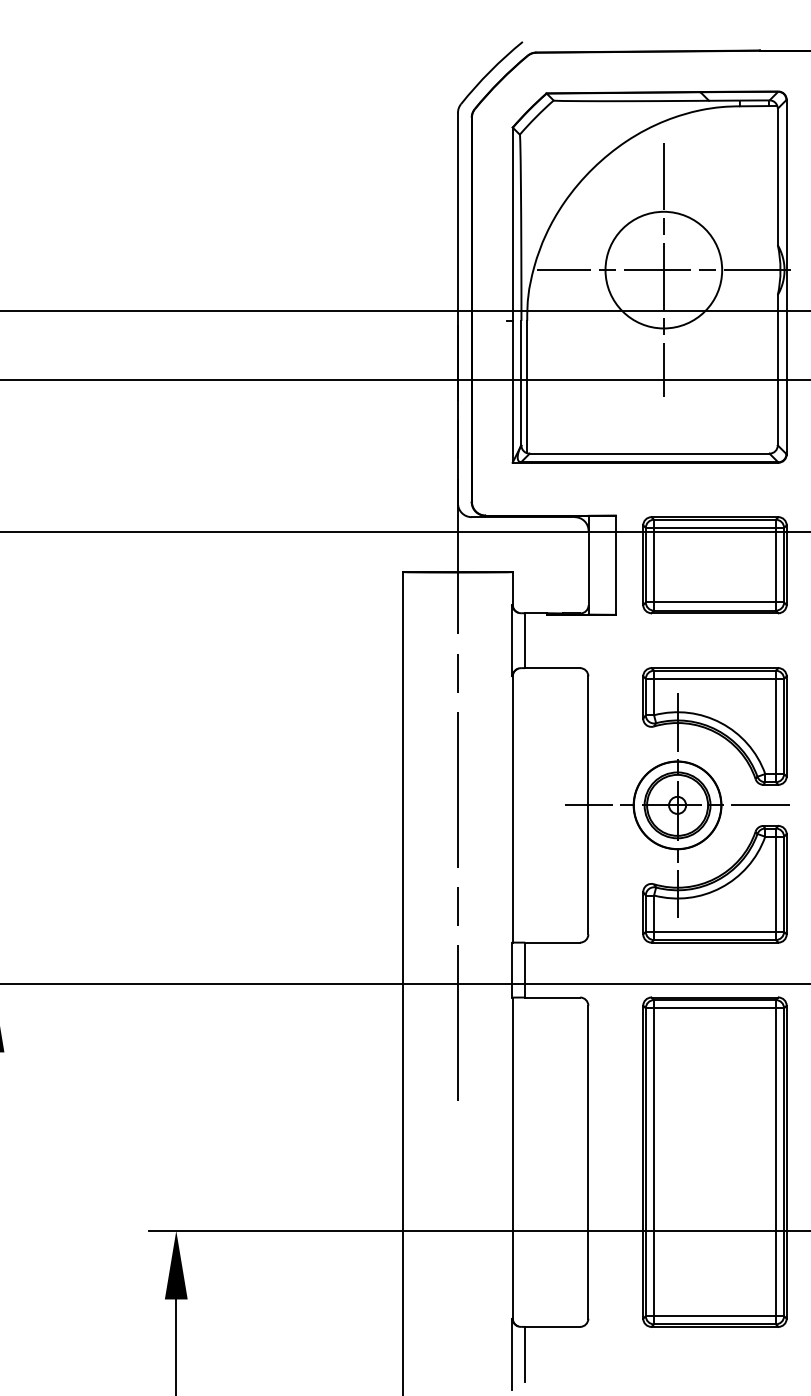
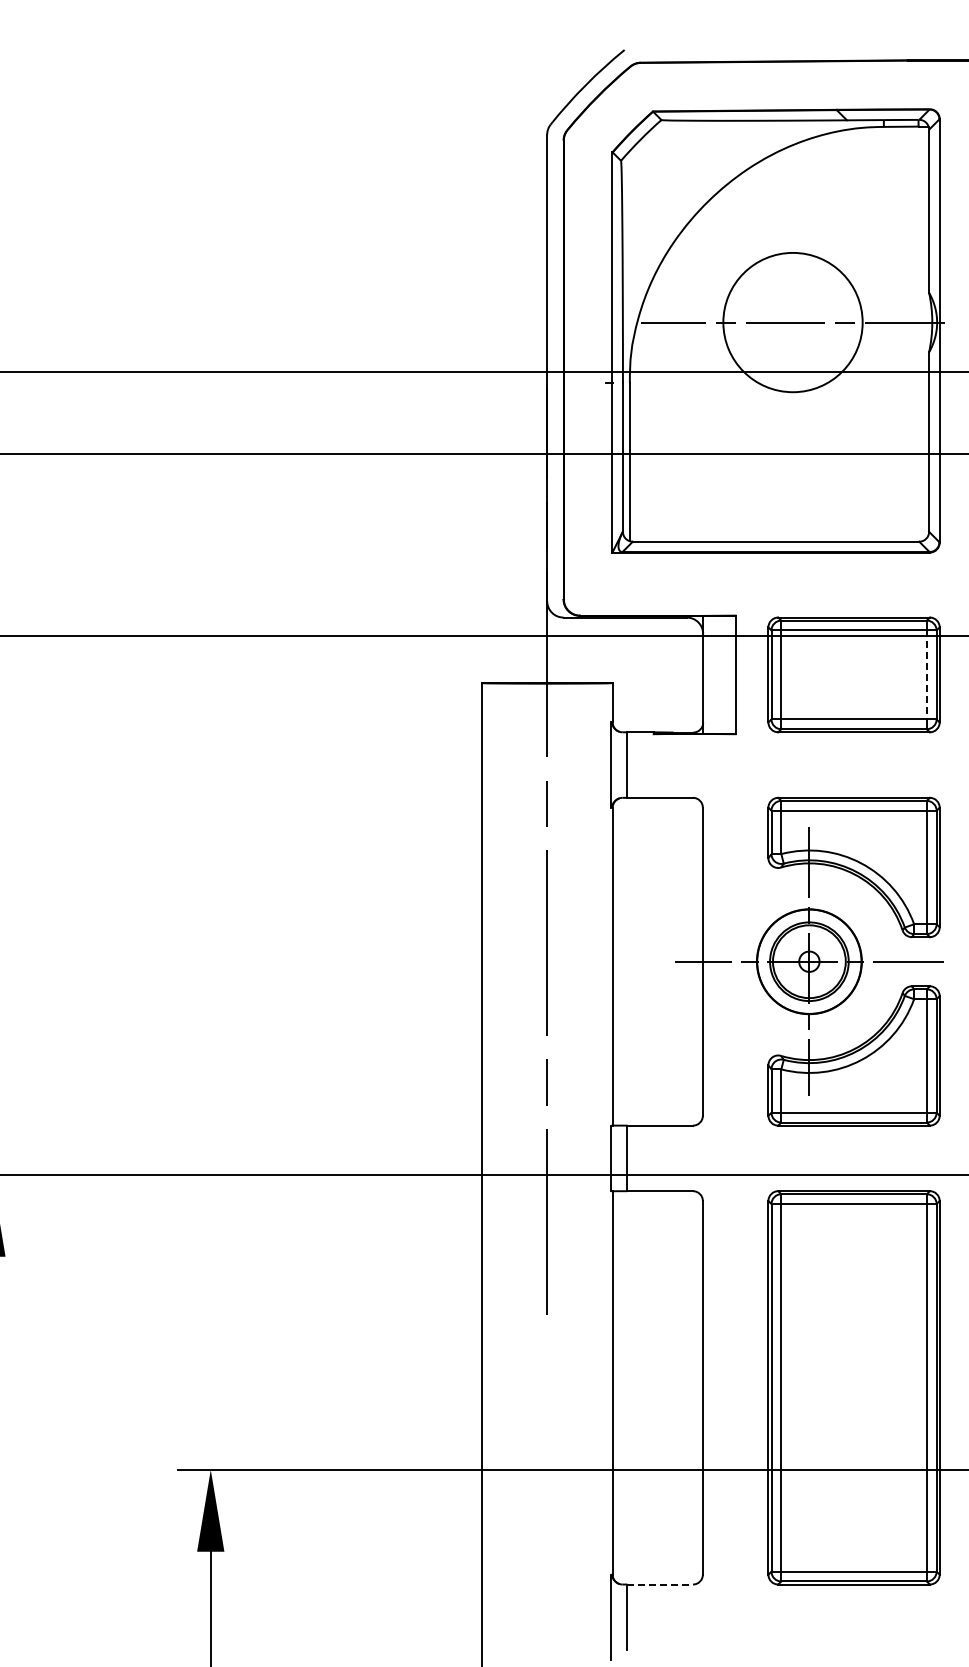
line: (664, 270) -> (793, 322), removed
line: (775, 565) -> (926, 675), solid -> dashed
line: (552, 1326) -> (660, 1584), solid -> dashed

